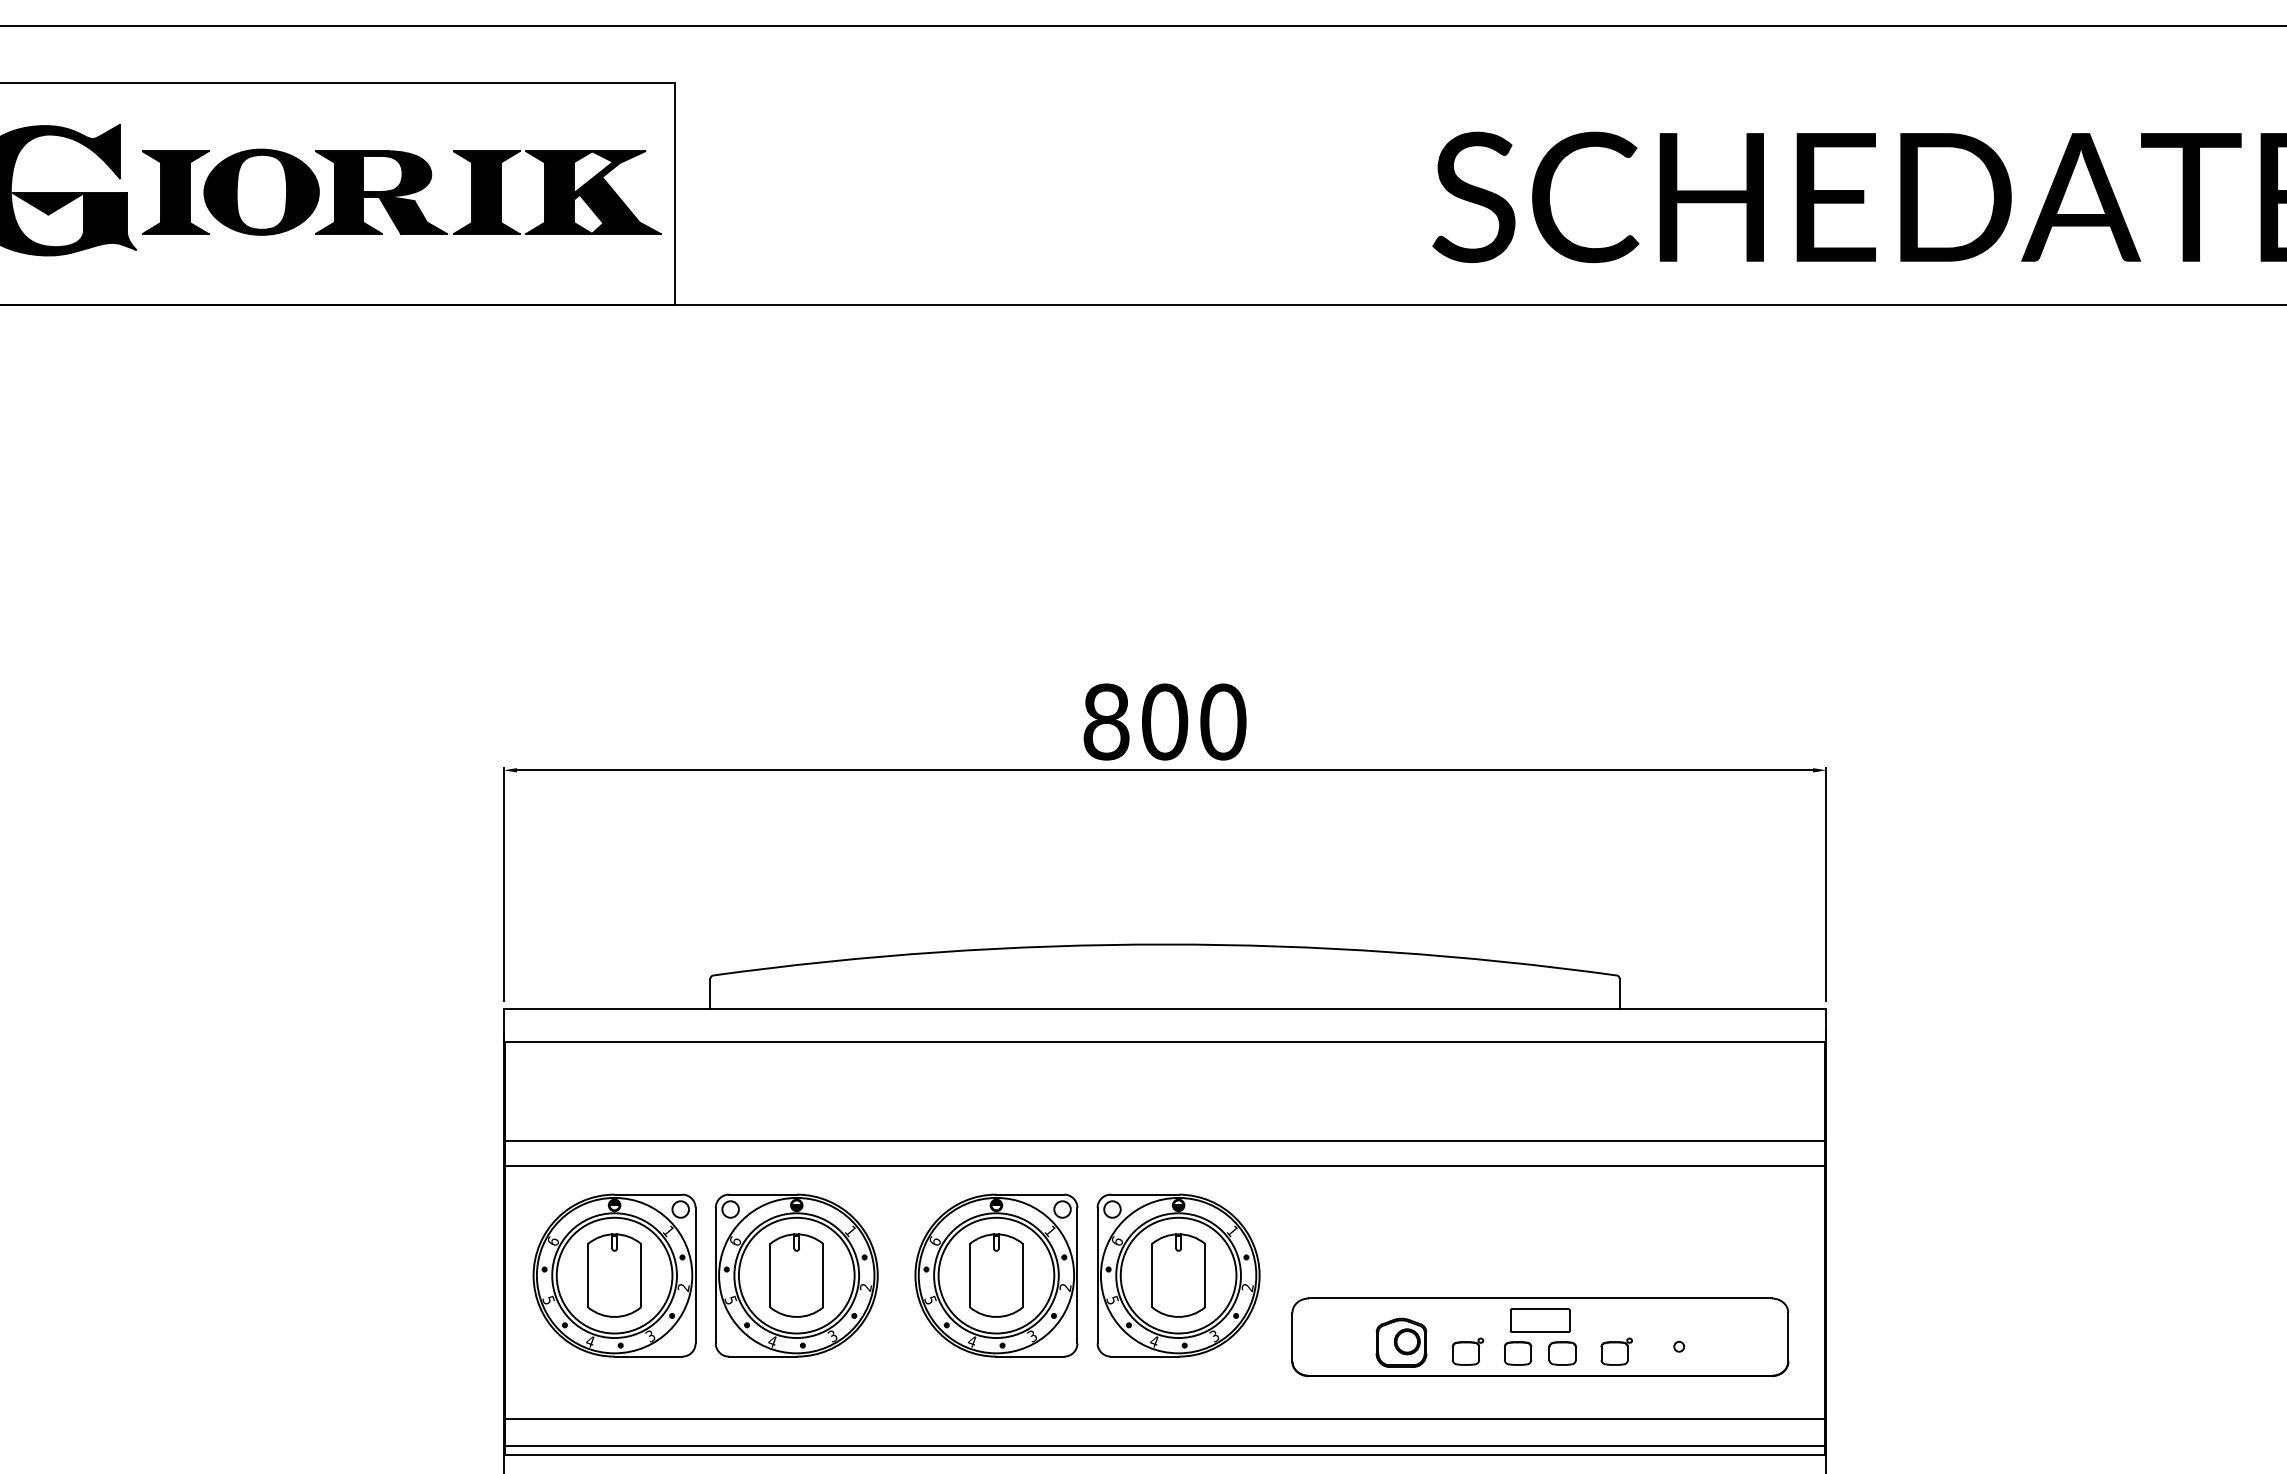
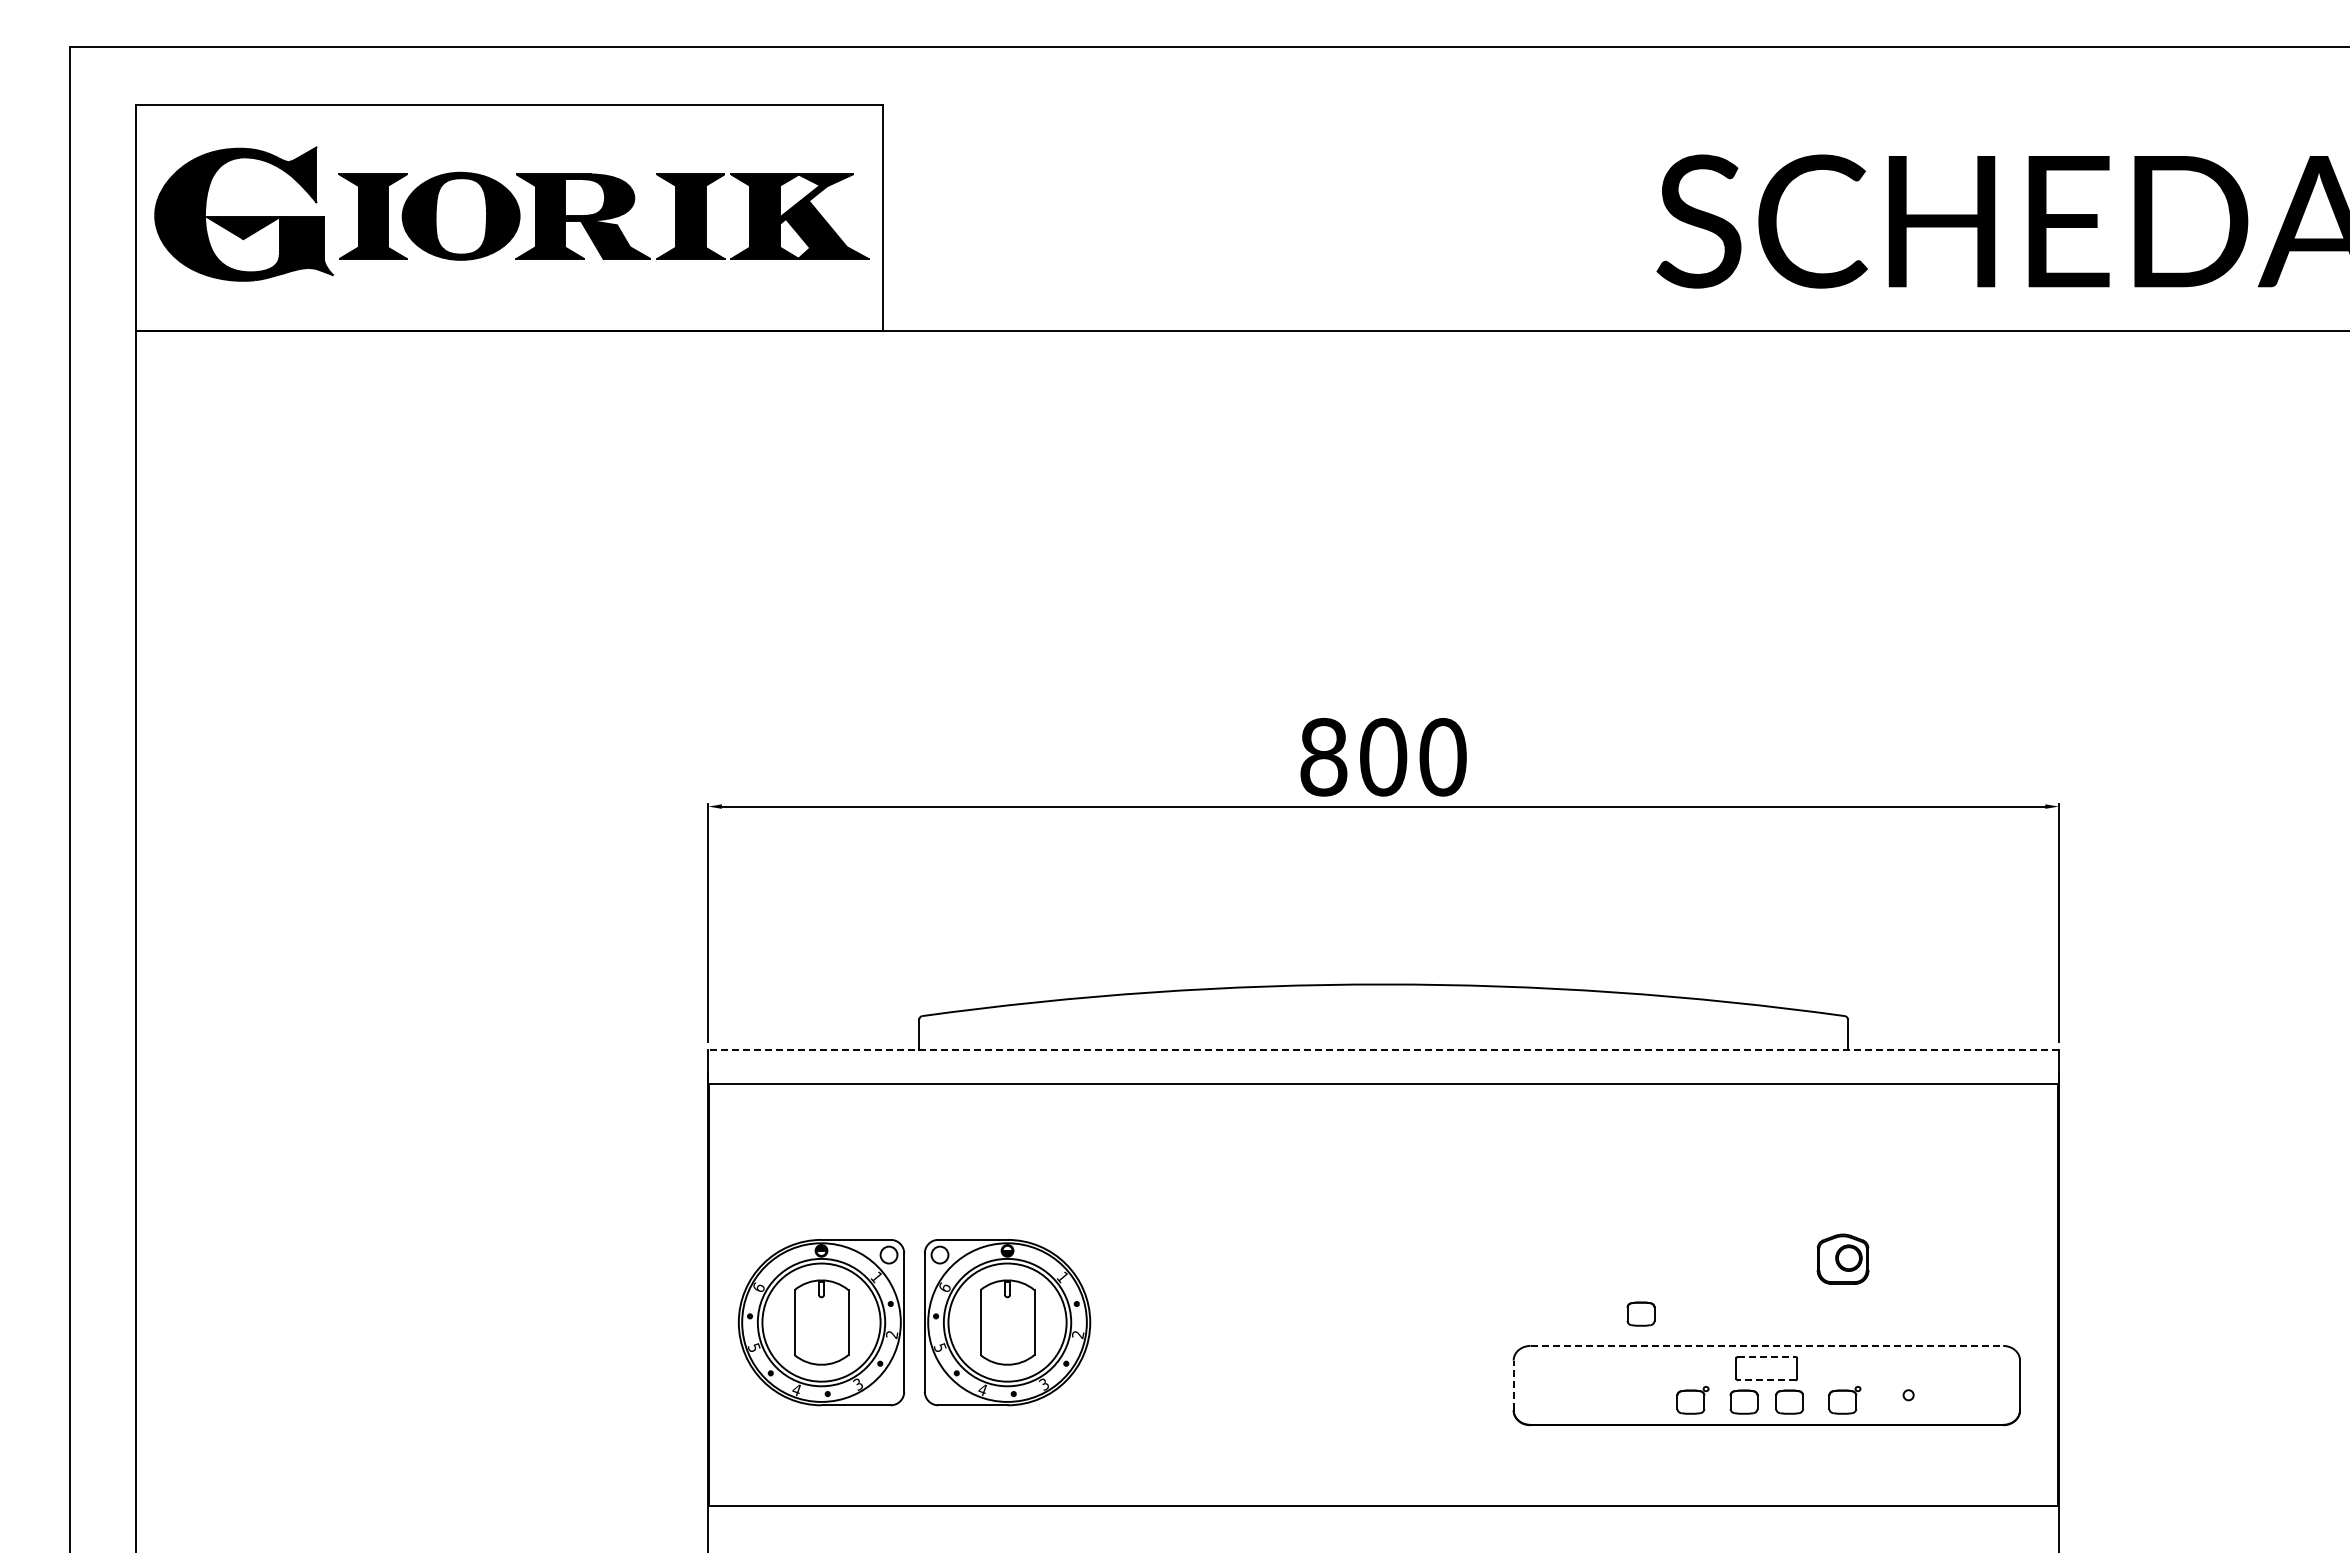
line: (1164, 1009) -> (1383, 1050), solid -> dashed
line: (1164, 1141) -> (1383, 1185), removed
line: (1164, 1165) -> (1383, 1210), removed
part: (1416, 1266) -> (1640, 1313), added
part: (1077, 1275) -> (1294, 1322), removed
line: (1540, 1298) -> (1767, 1345), solid -> dashed
line: (1540, 1308) -> (1766, 1356), solid -> dashed
line: (1540, 1332) -> (1766, 1380), solid -> dashed
line: (1292, 1337) -> (1513, 1385), solid -> dashed
part: (1400, 1342) -> (1842, 1258), moved
line: (1164, 1419) -> (1383, 1469), removed
line: (1164, 1446) -> (1383, 1497), removed

